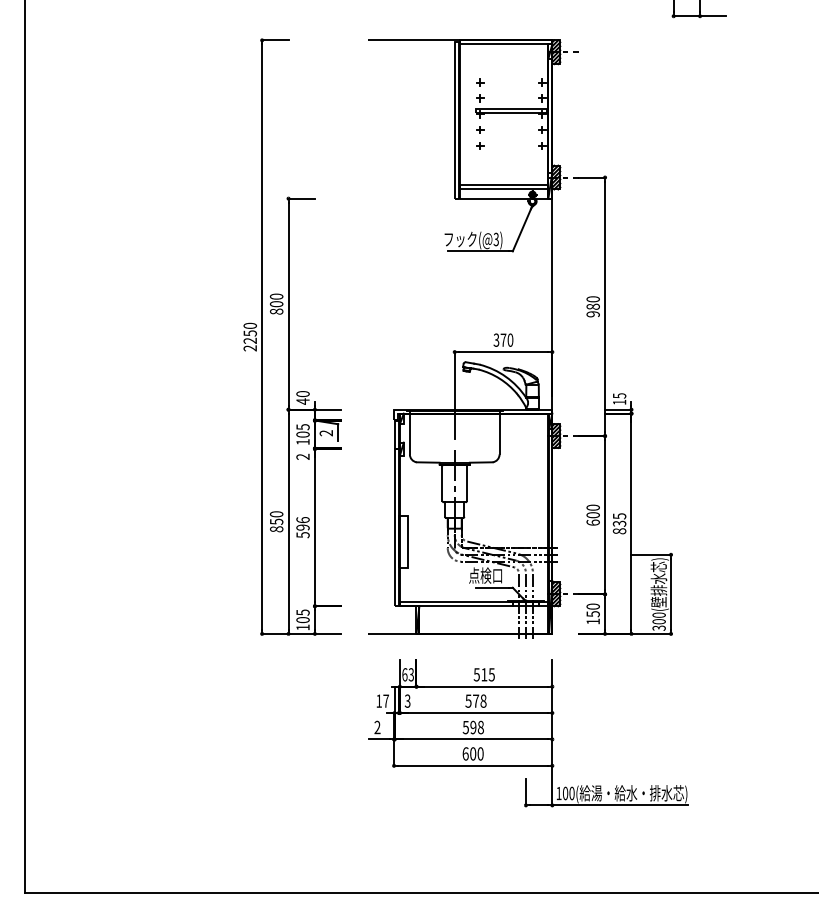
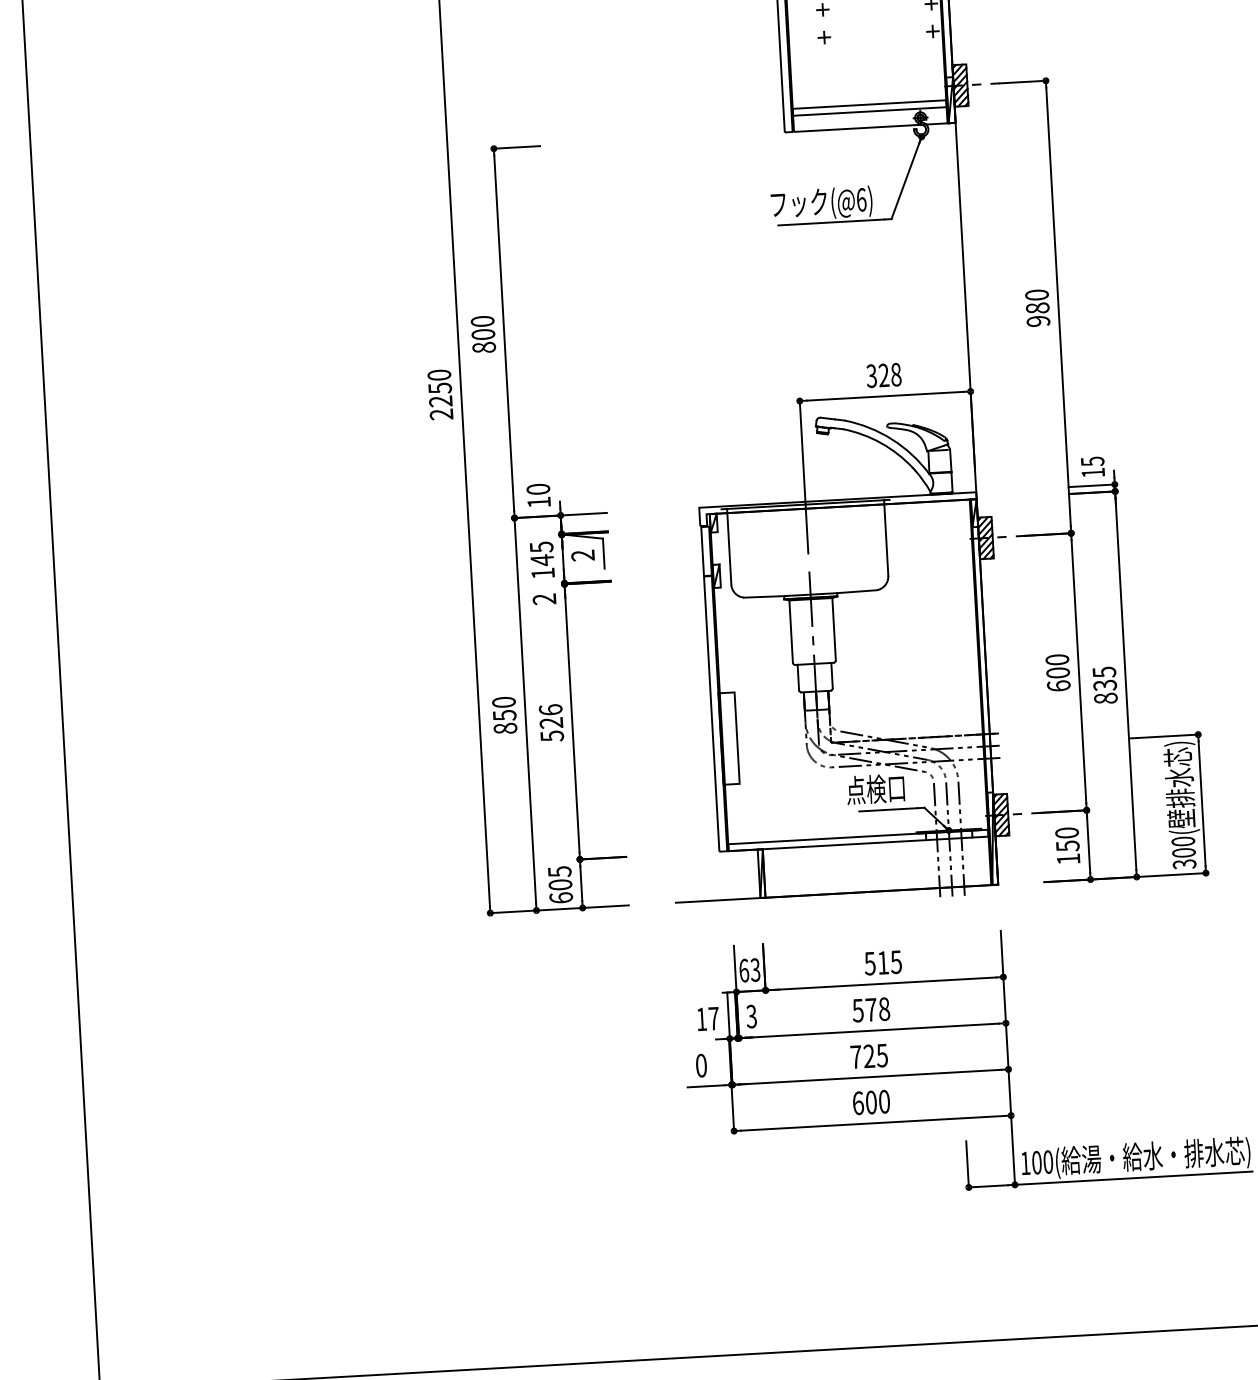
text: (495, 239) -> (860, 199), (@3) -> (@6)
text: (506, 339) -> (889, 373), 370 -> 328
text: (302, 401) -> (538, 502), 40 -> 10
text: (302, 434) -> (541, 560), 105 -> 145
text: (303, 527) -> (552, 722), 596 -> 526
text: (302, 627) -> (560, 897), 105 -> 605
text: (377, 727) -> (701, 1065), 2 -> 0
text: (472, 727) -> (867, 1056), 598 -> 725

